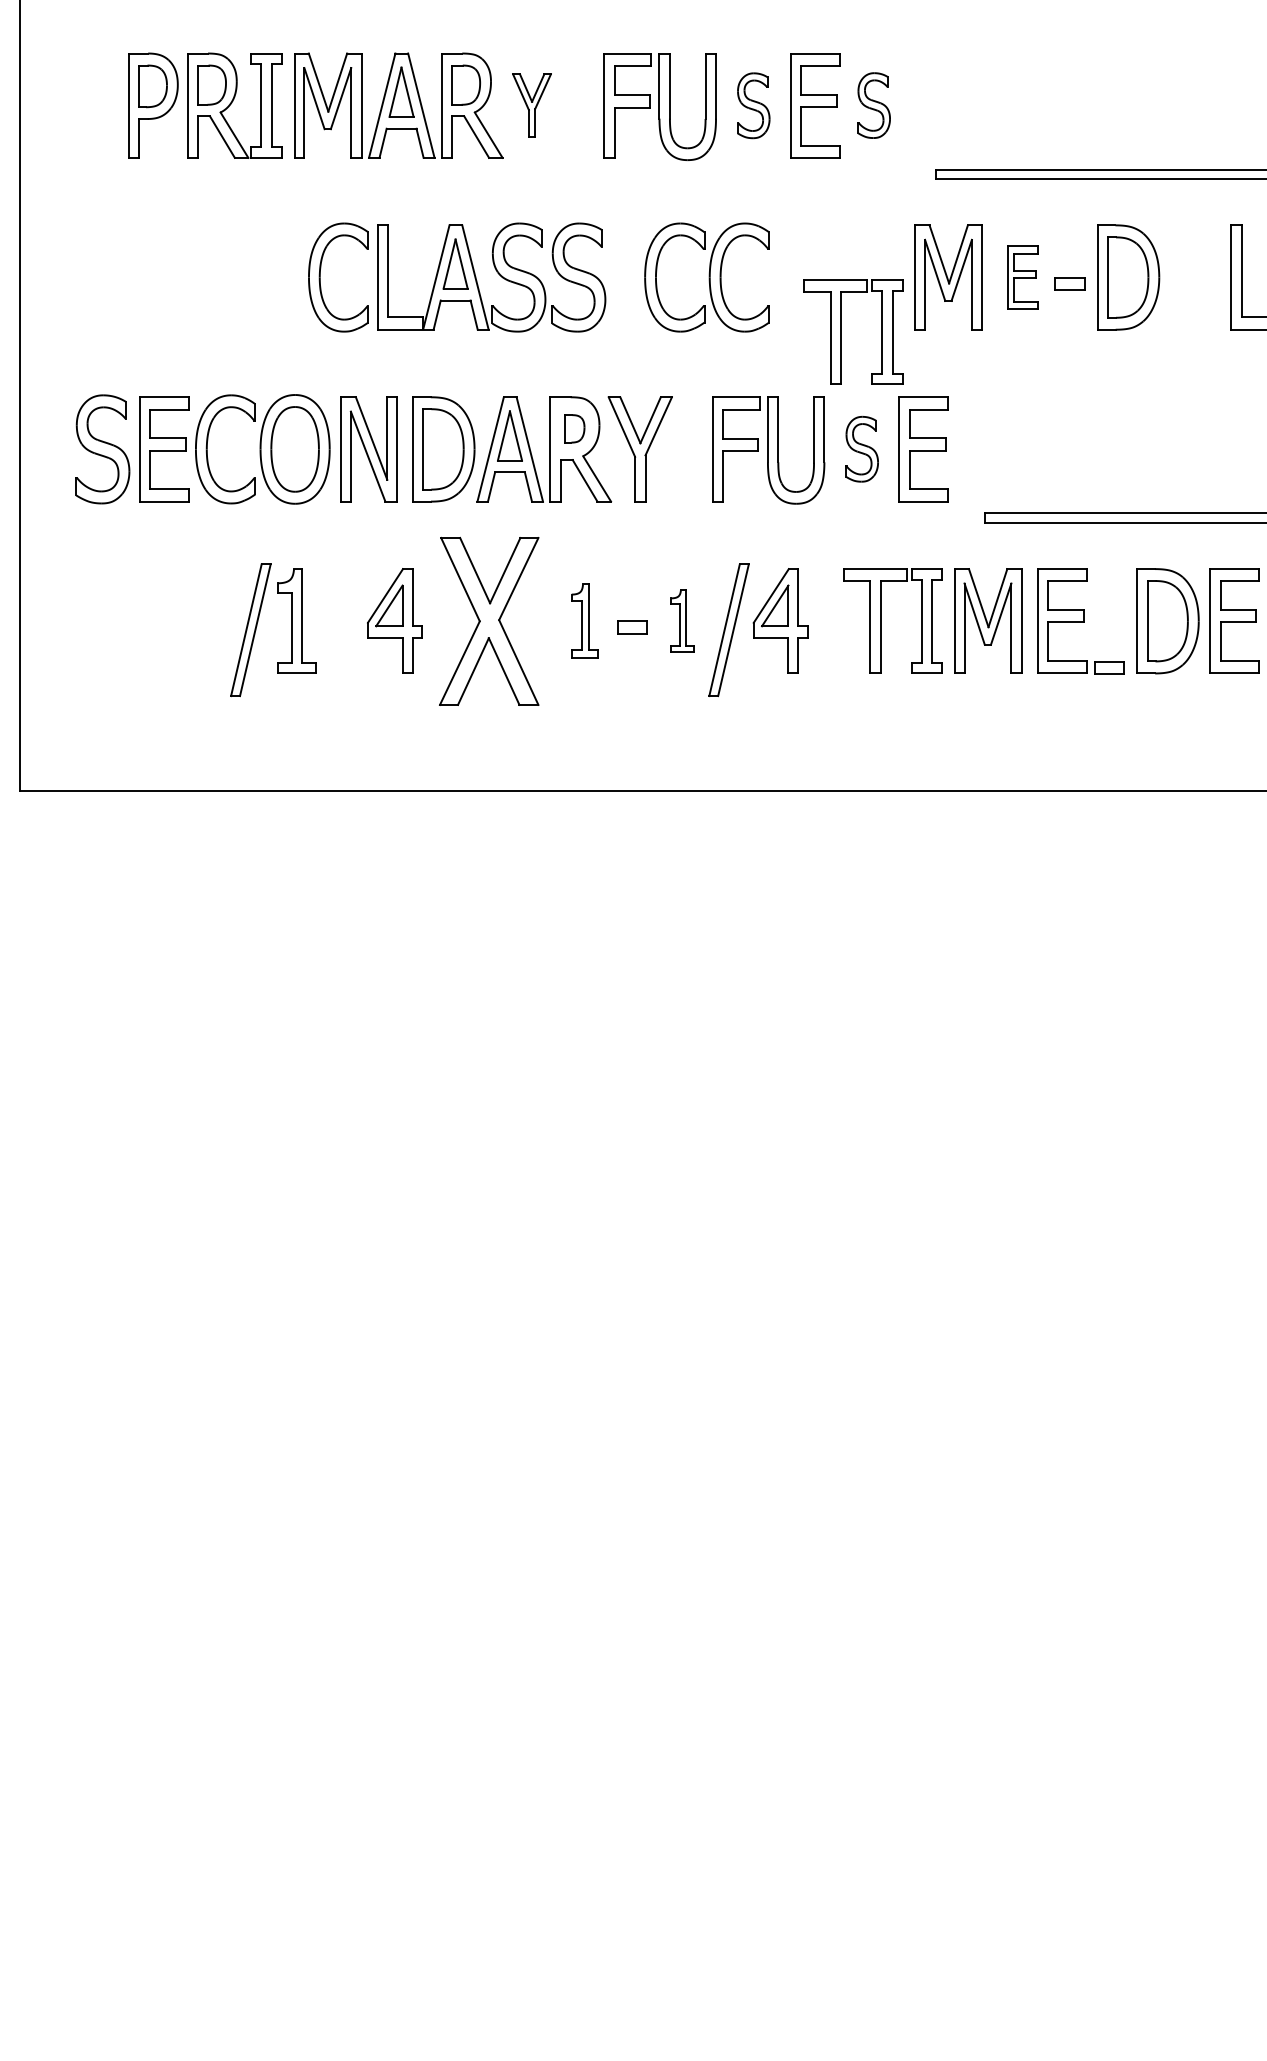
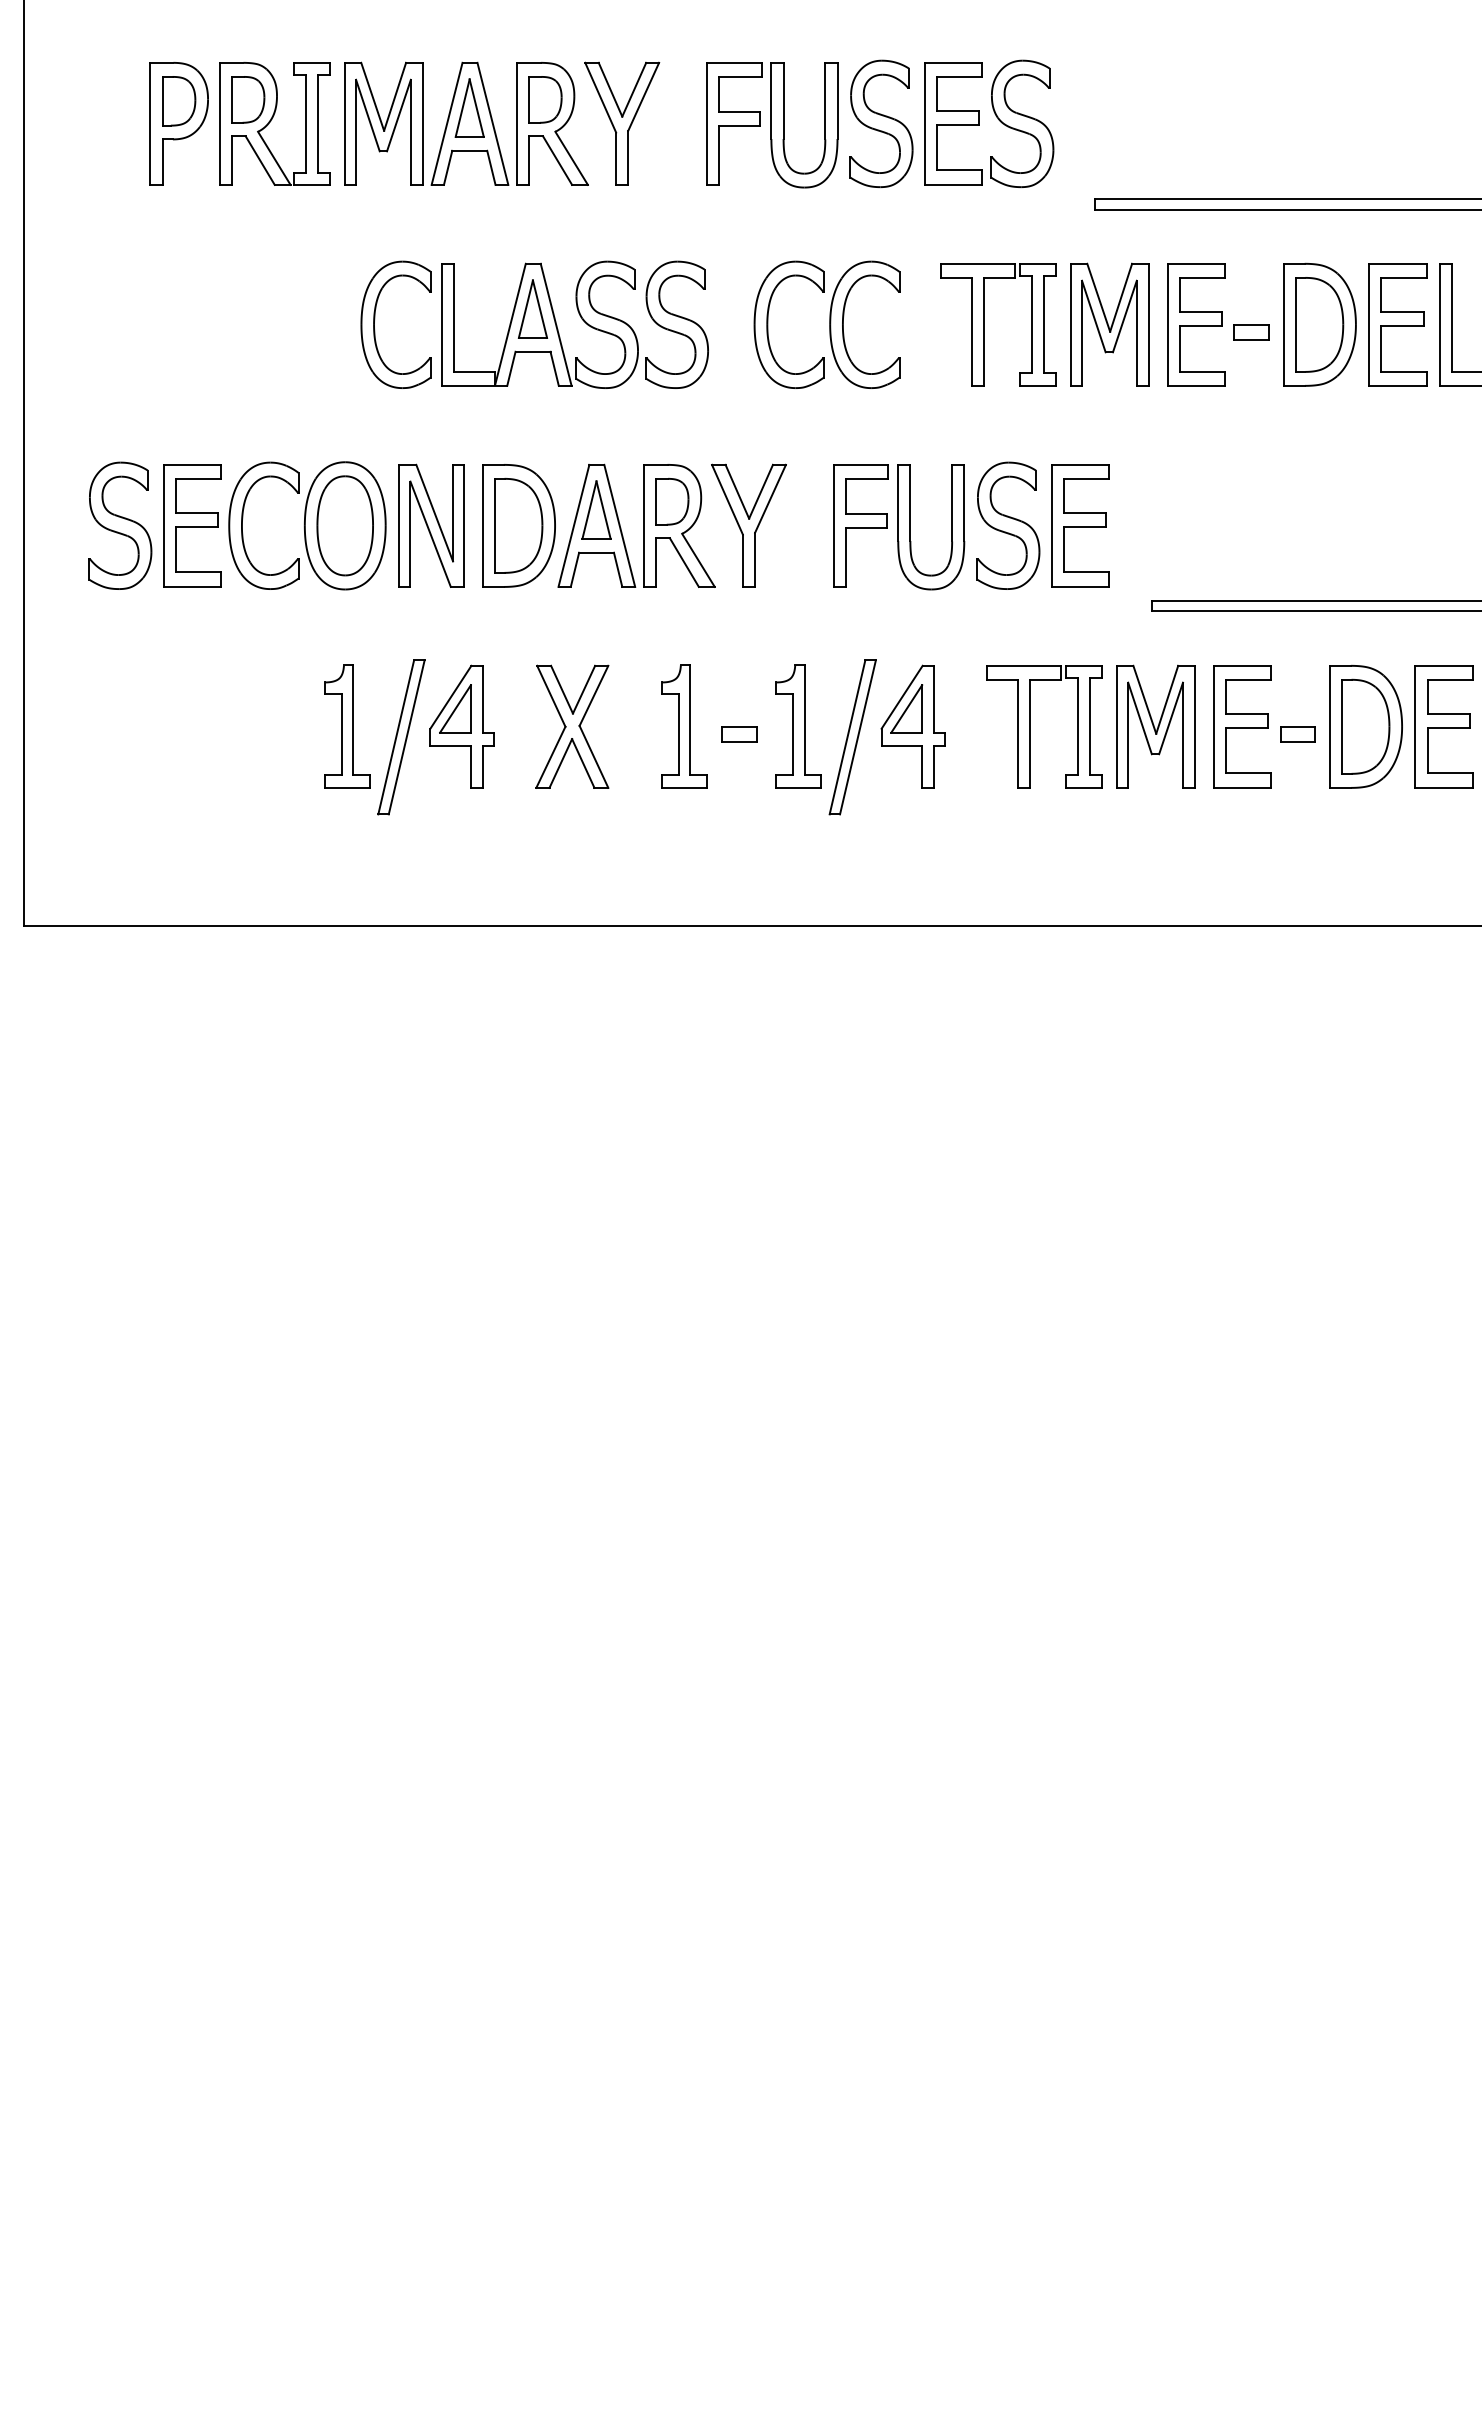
part: (532, 105) -> (622, 123), size x1.67
part: (753, 105) -> (881, 123), size x1.67
part: (874, 105) -> (1022, 123), size x1.67
part: (1022, 277) -> (1196, 324), size x1.67
part: (1194, 277) -> (1397, 324), added
part: (841, 331) -> (984, 324), moved
part: (574, 428) -> (672, 501), size x1.43
part: (862, 449) -> (1008, 525), size x1.67
part: (489, 620) -> (572, 726), size x0.62
part: (585, 620) -> (684, 726), size x1.43
part: (682, 620) -> (798, 726), size x1.67
part: (250, 630) -> (401, 737), moved
part: (1109, 667) -> (1297, 734), moved

